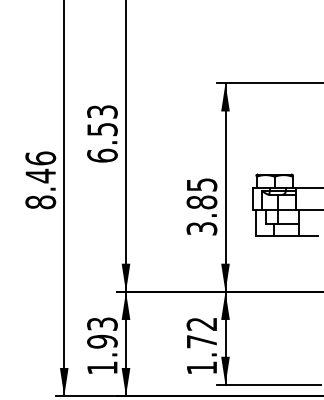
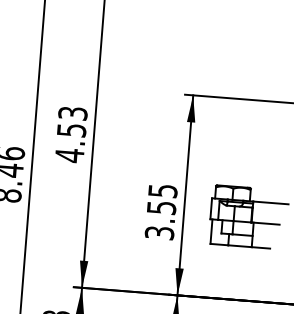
text: (102, 155) -> (69, 155), 6.53 -> 4.53
text: (201, 202) -> (161, 207), 3.85 -> 3.55

